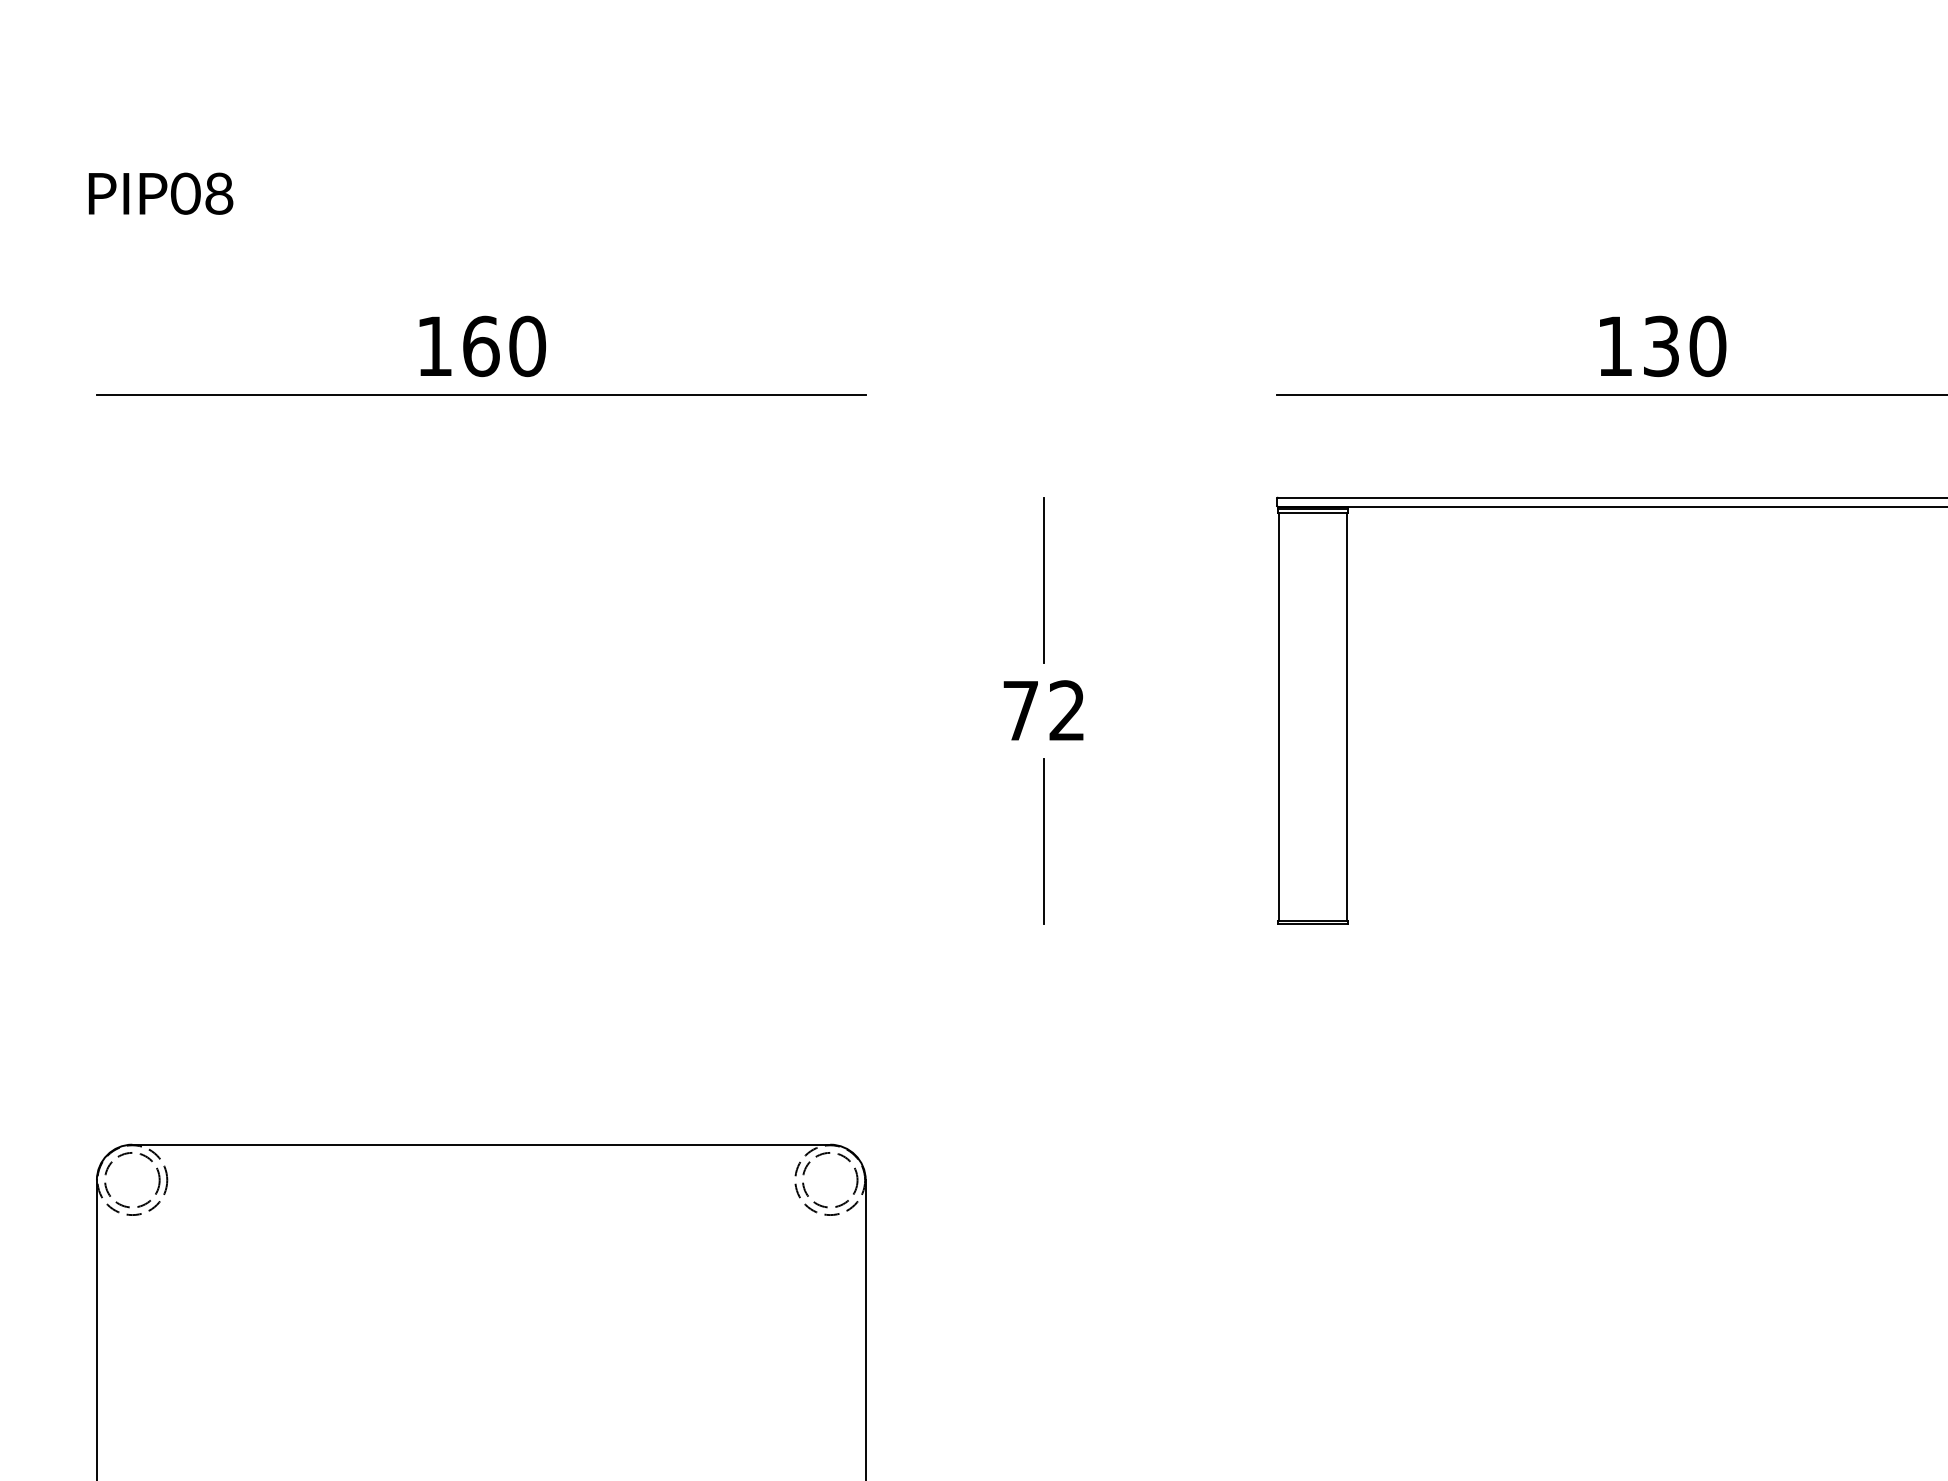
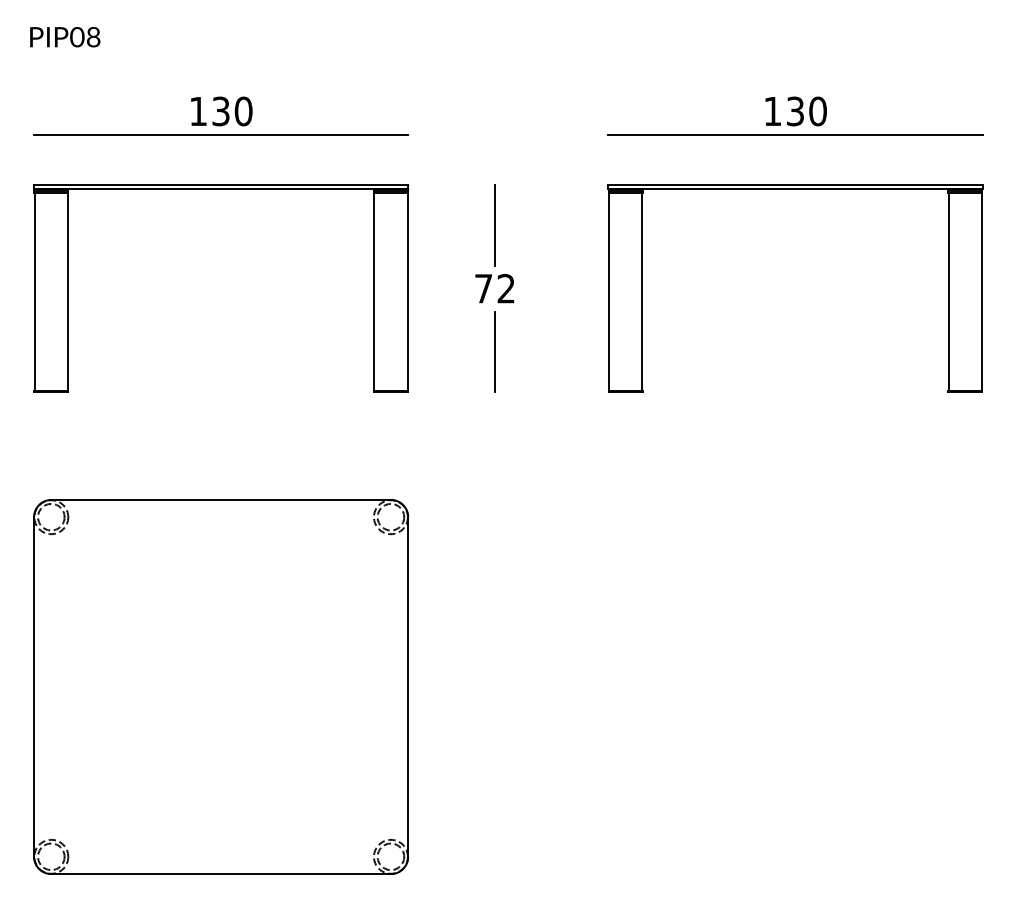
text: (482, 346) -> (221, 111), 160 -> 130
part: (482, 506) -> (221, 189), added

